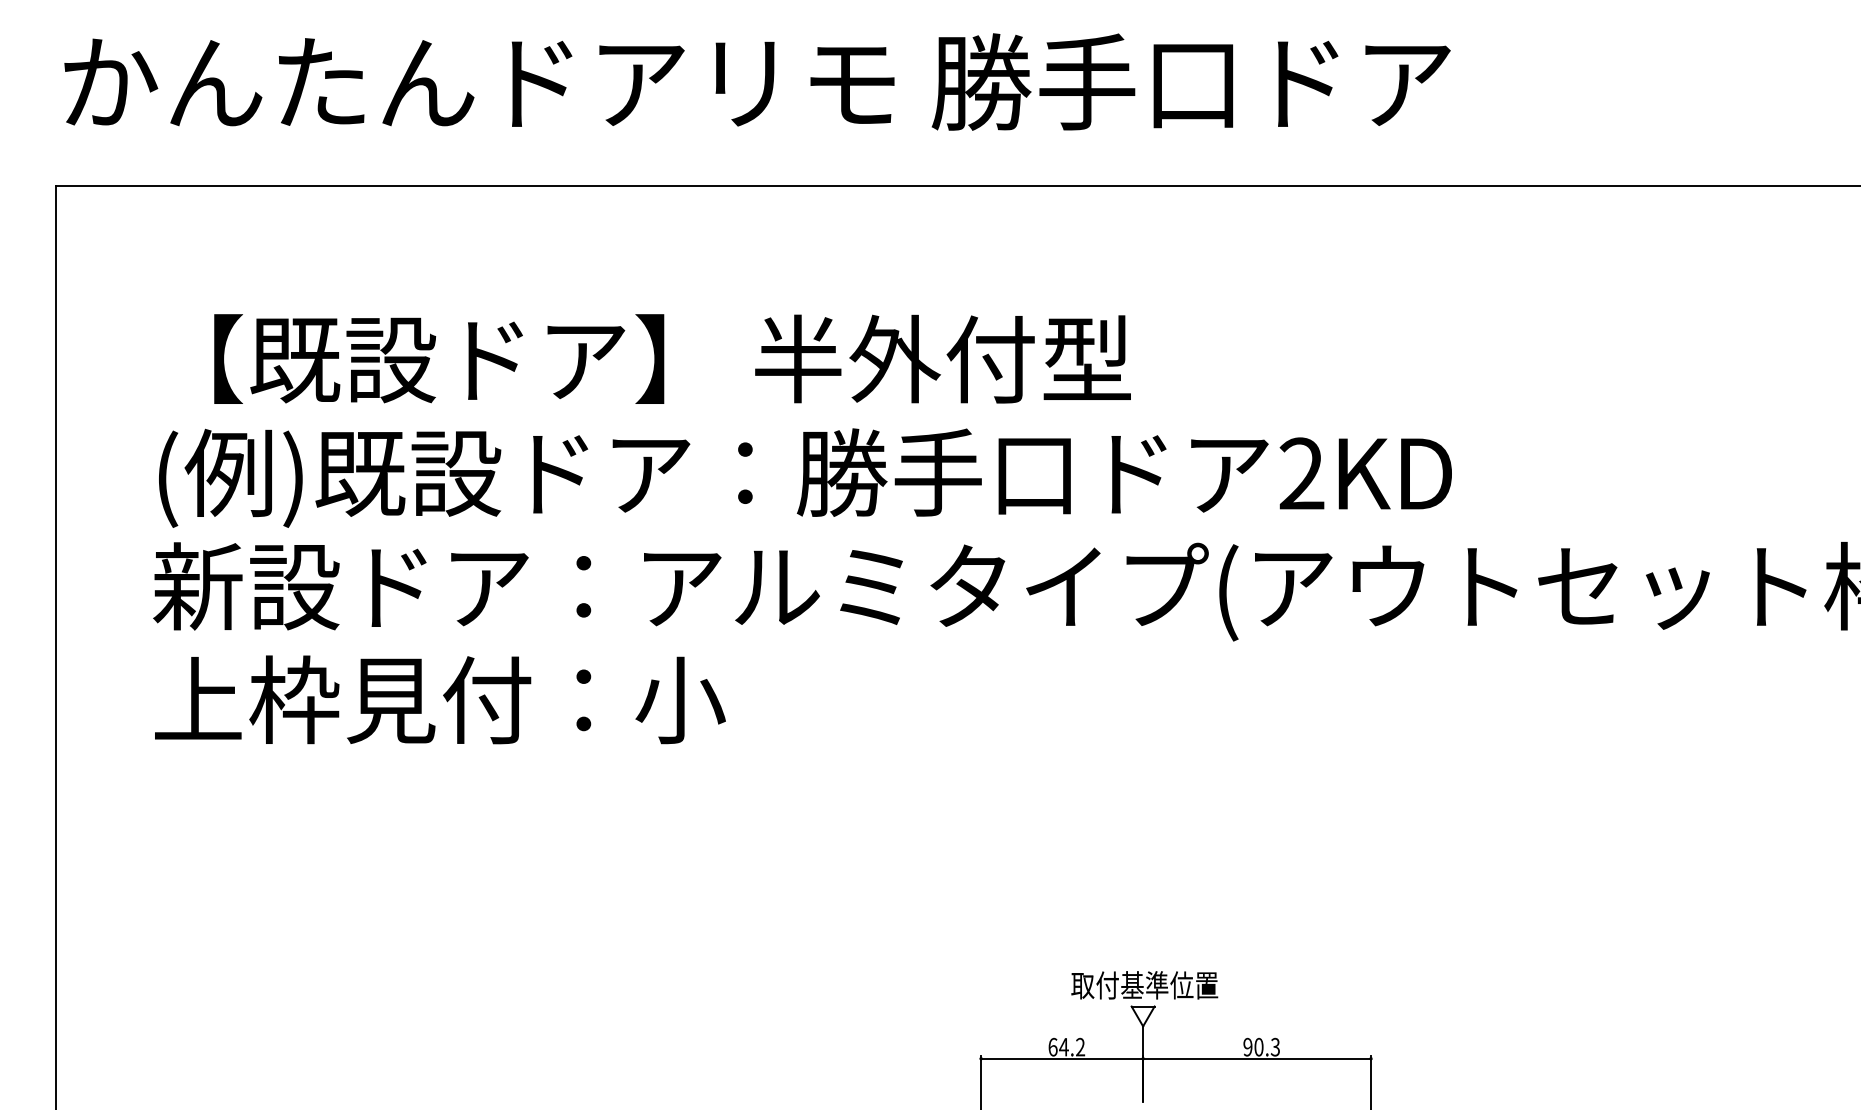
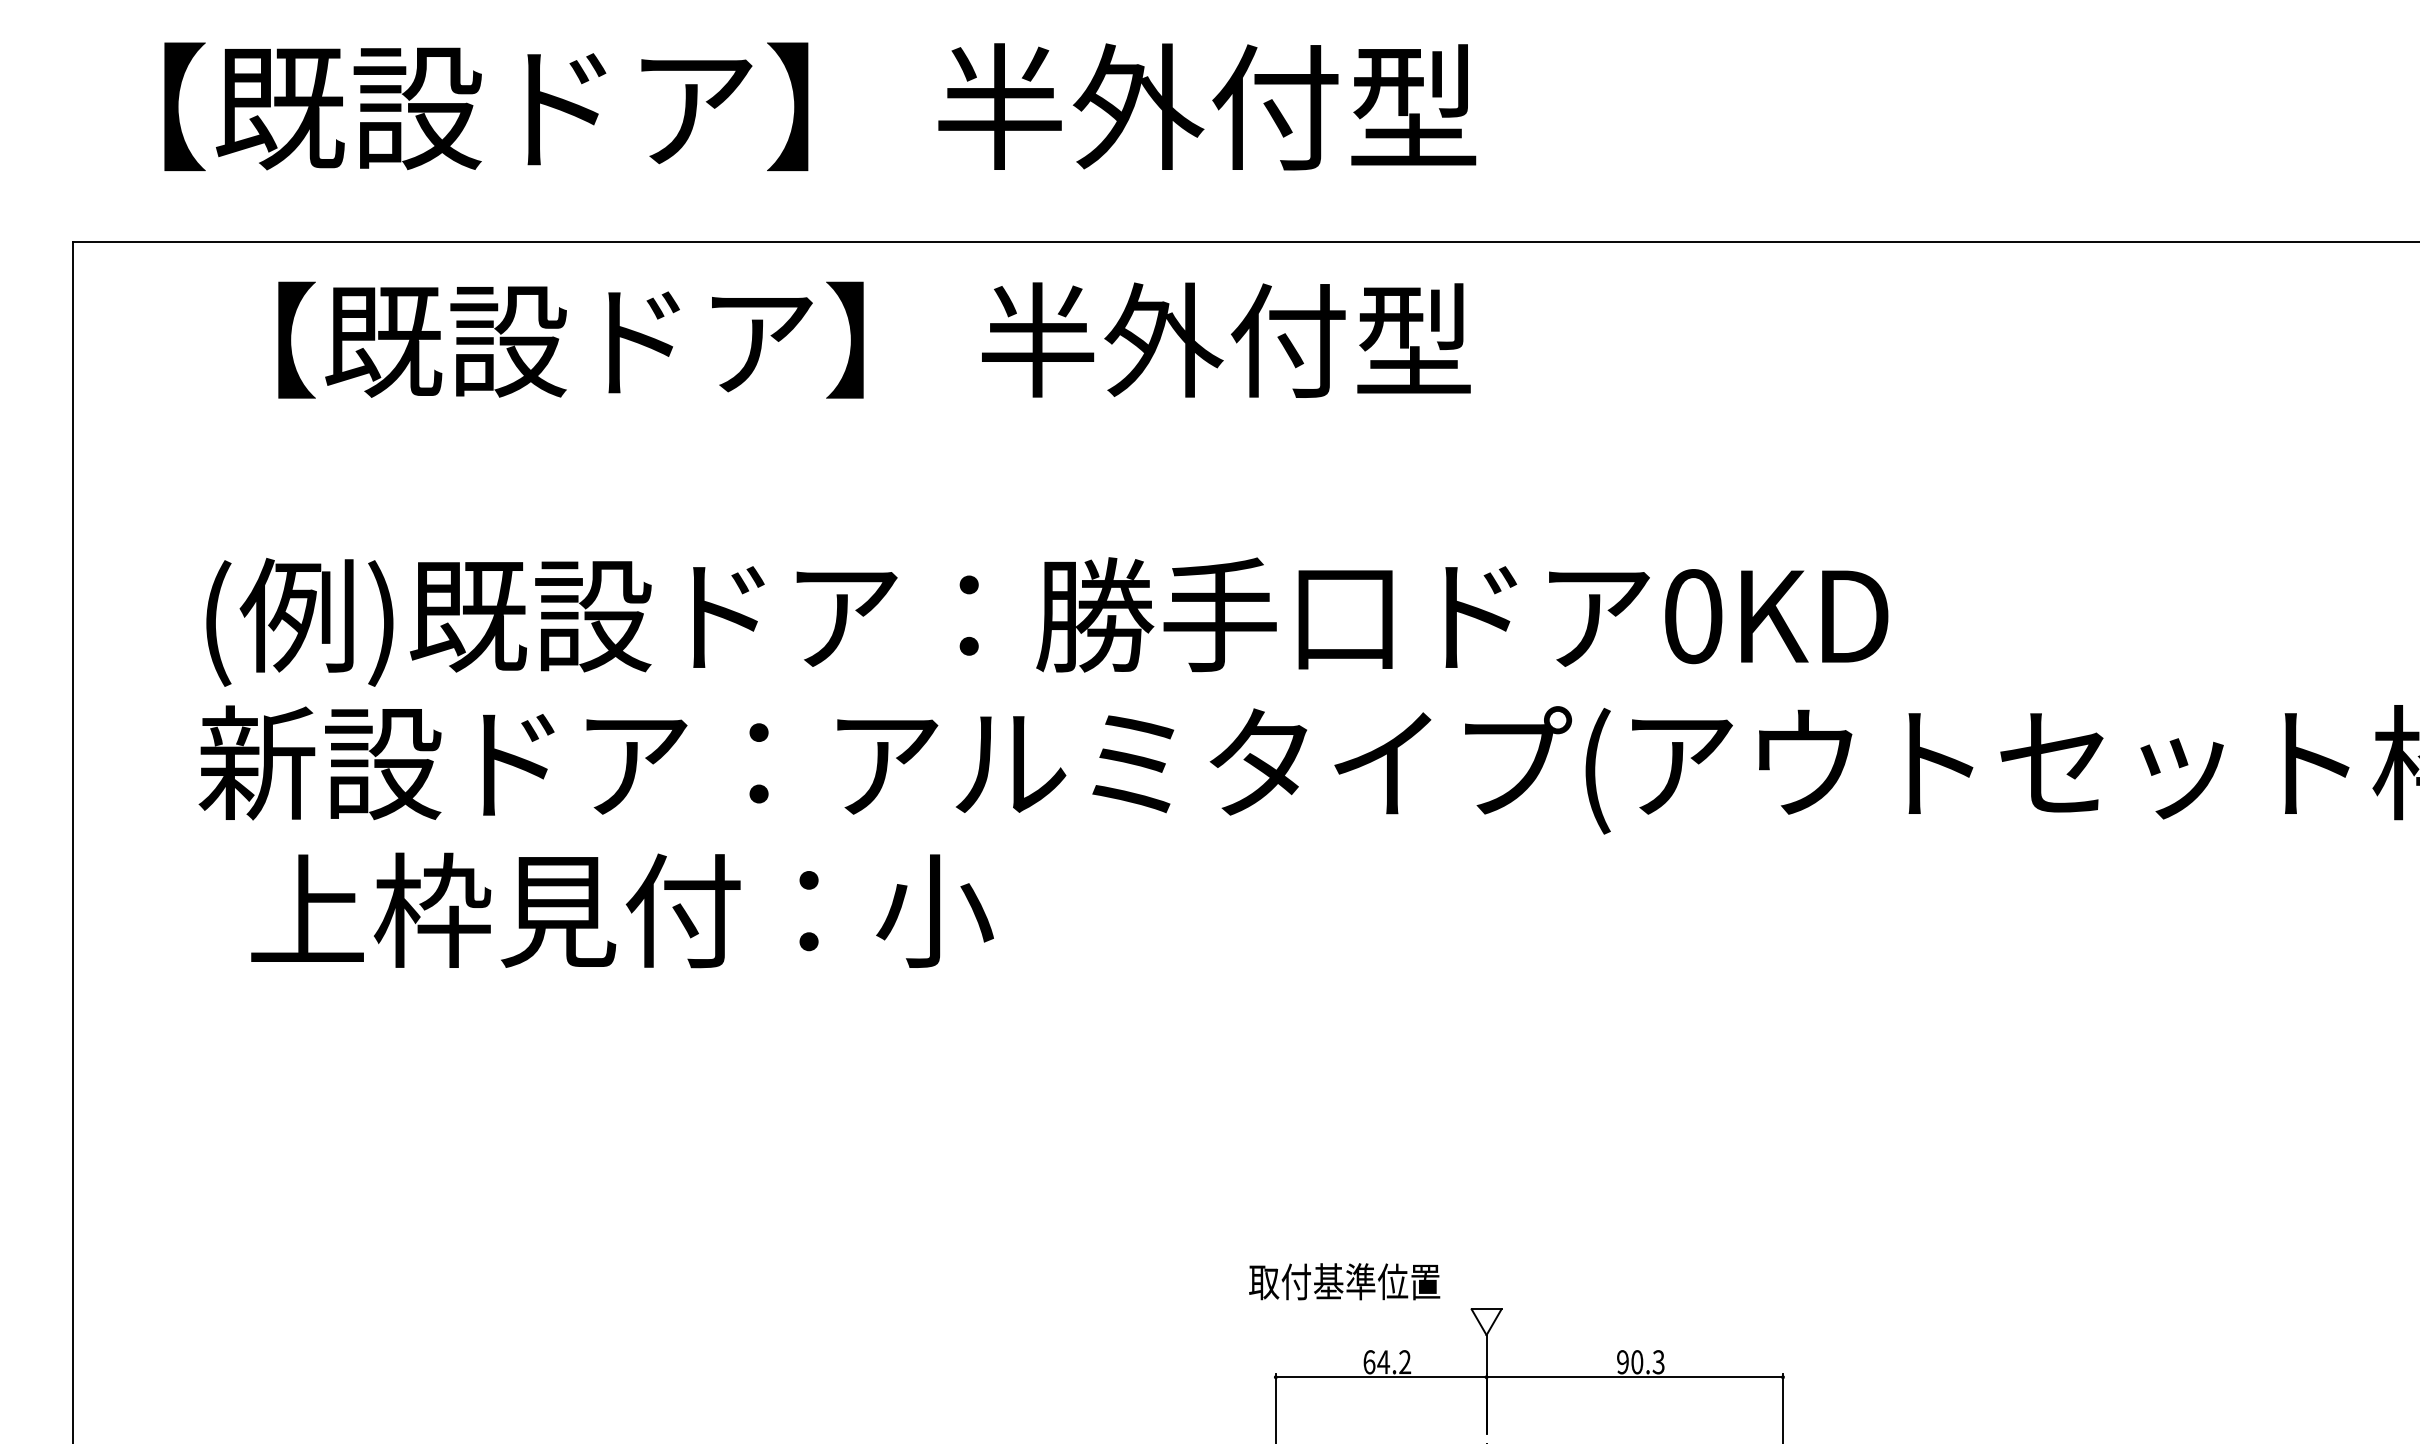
text: (757, 81) -> (984, 106), かんたんドアリモ 勝手口ドア -> 【既設ドア】 半外付型
text: (672, 358) -> (874, 339), moved
text: (1302, 473) -> (1693, 616), 2KD -> 0KD
text: (440, 699) -> (622, 910), moved
text: (1144, 985) -> (1344, 1281), moved

